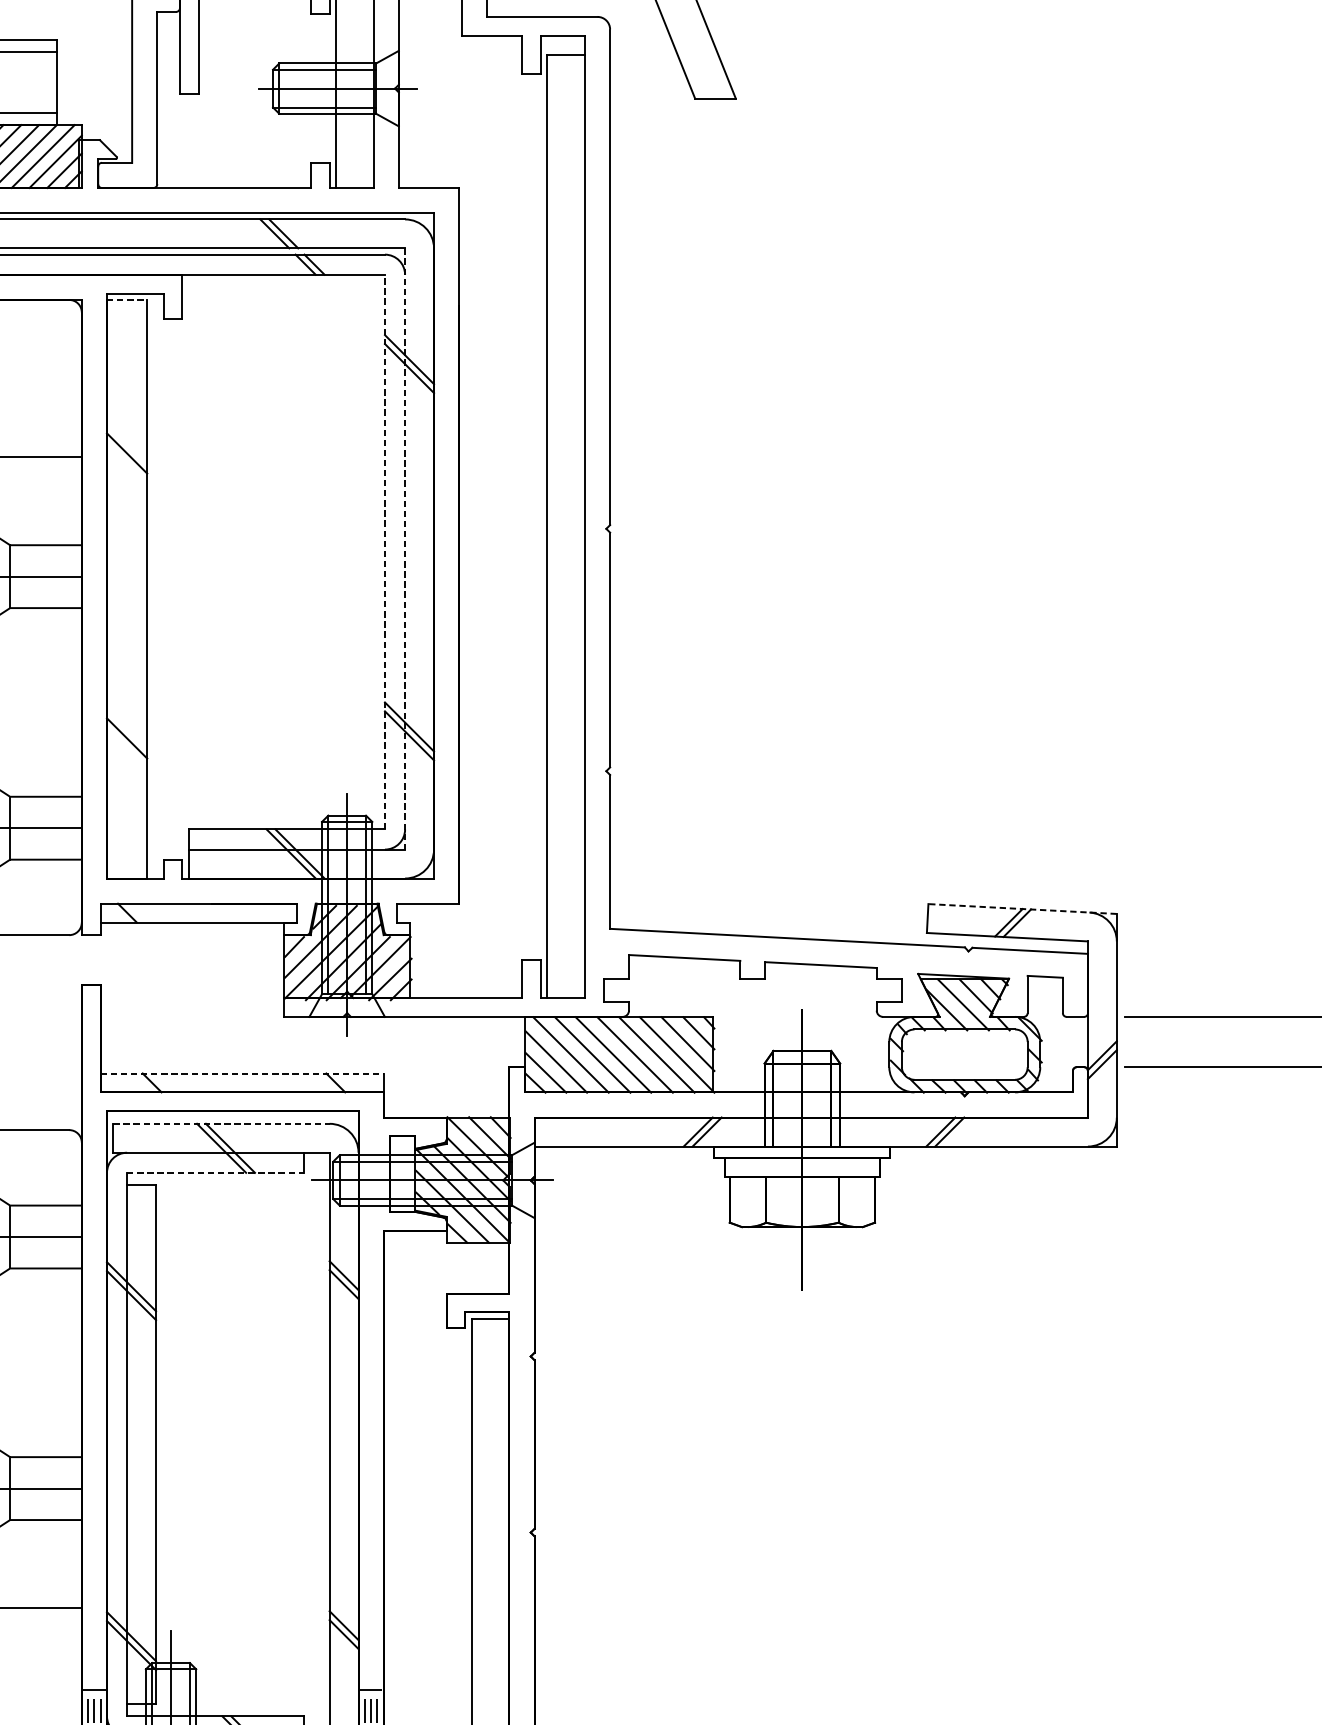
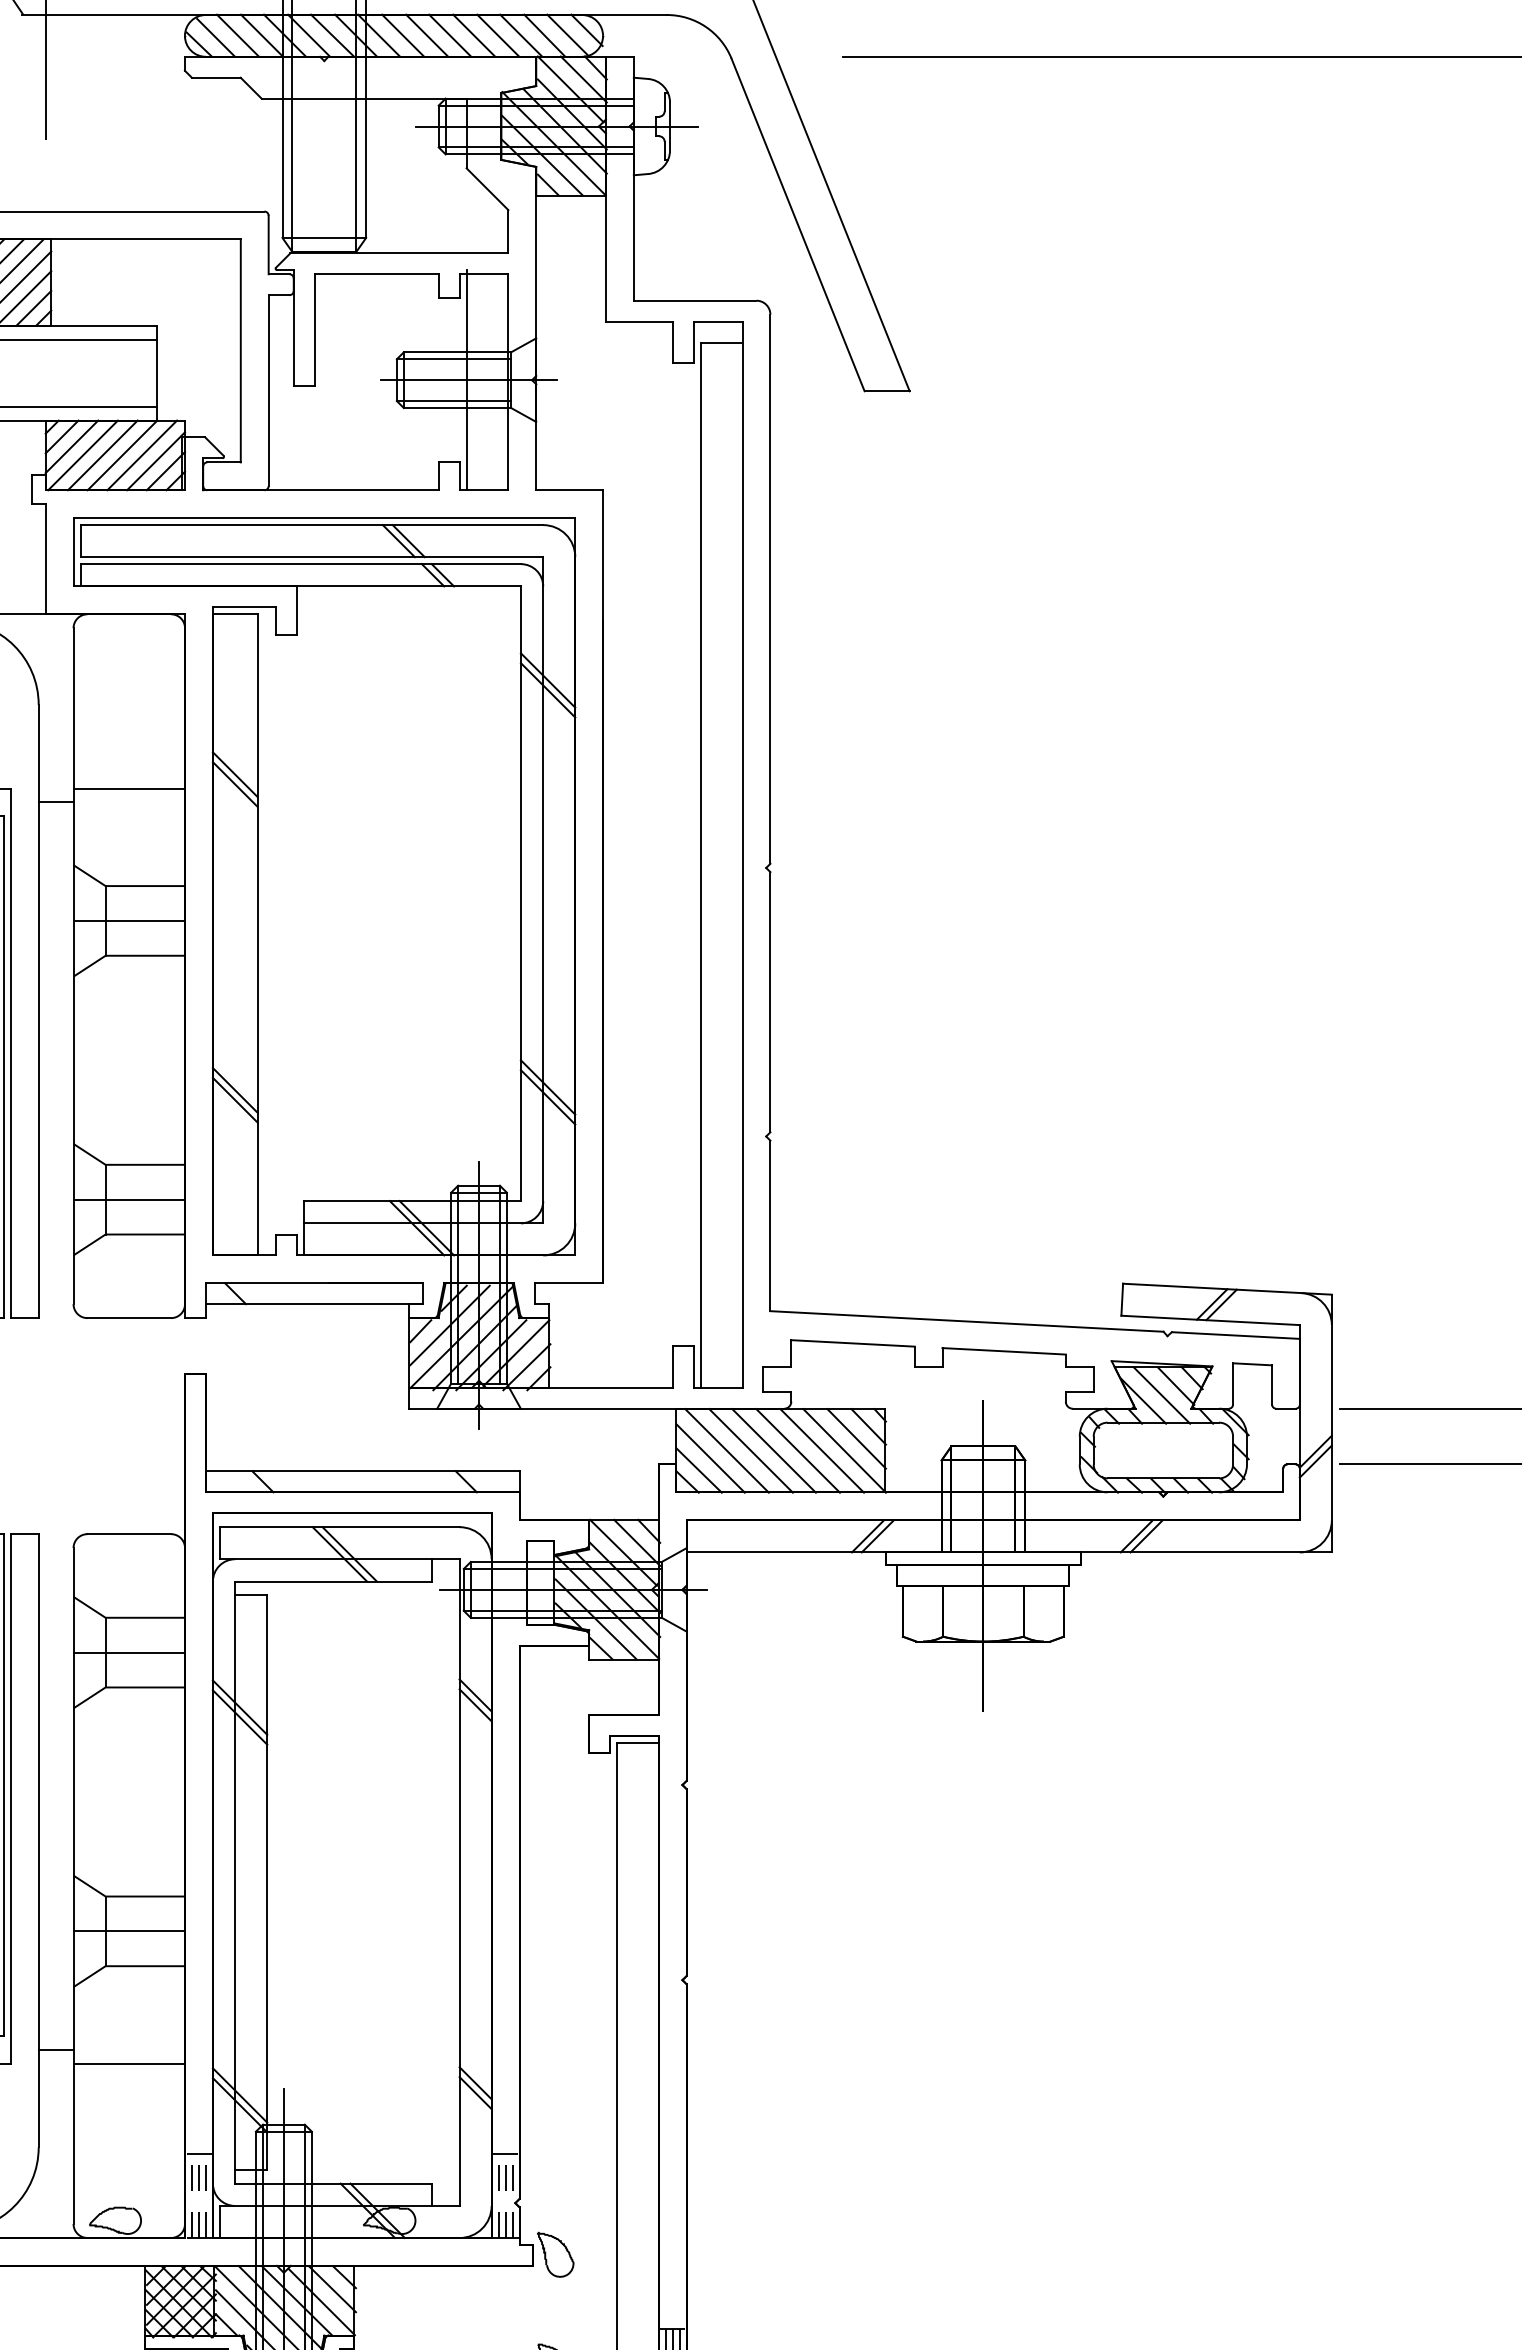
line: (127, 300) -> (235, 614), dashed -> solid
line: (126, 444) -> (234, 774), added
line: (405, 549) -> (543, 890), dashed -> solid
line: (384, 551) -> (520, 893), dashed -> solid
line: (126, 729) -> (234, 1090), added
line: (1022, 909) -> (1227, 1289), dashed -> solid
line: (241, 1073) -> (362, 1471), dashed -> solid
line: (221, 1124) -> (339, 1527), dashed -> solid
line: (215, 1172) -> (333, 1581), dashed -> solid

